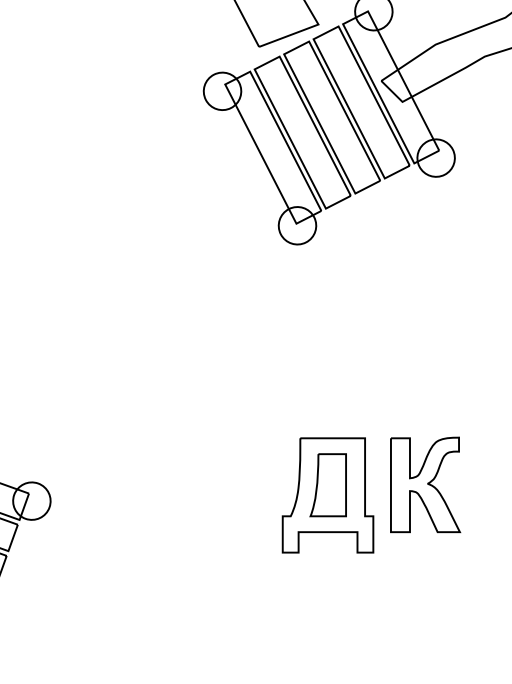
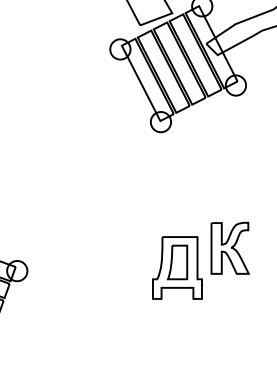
part: (426, 483) -> (230, 247), moved

